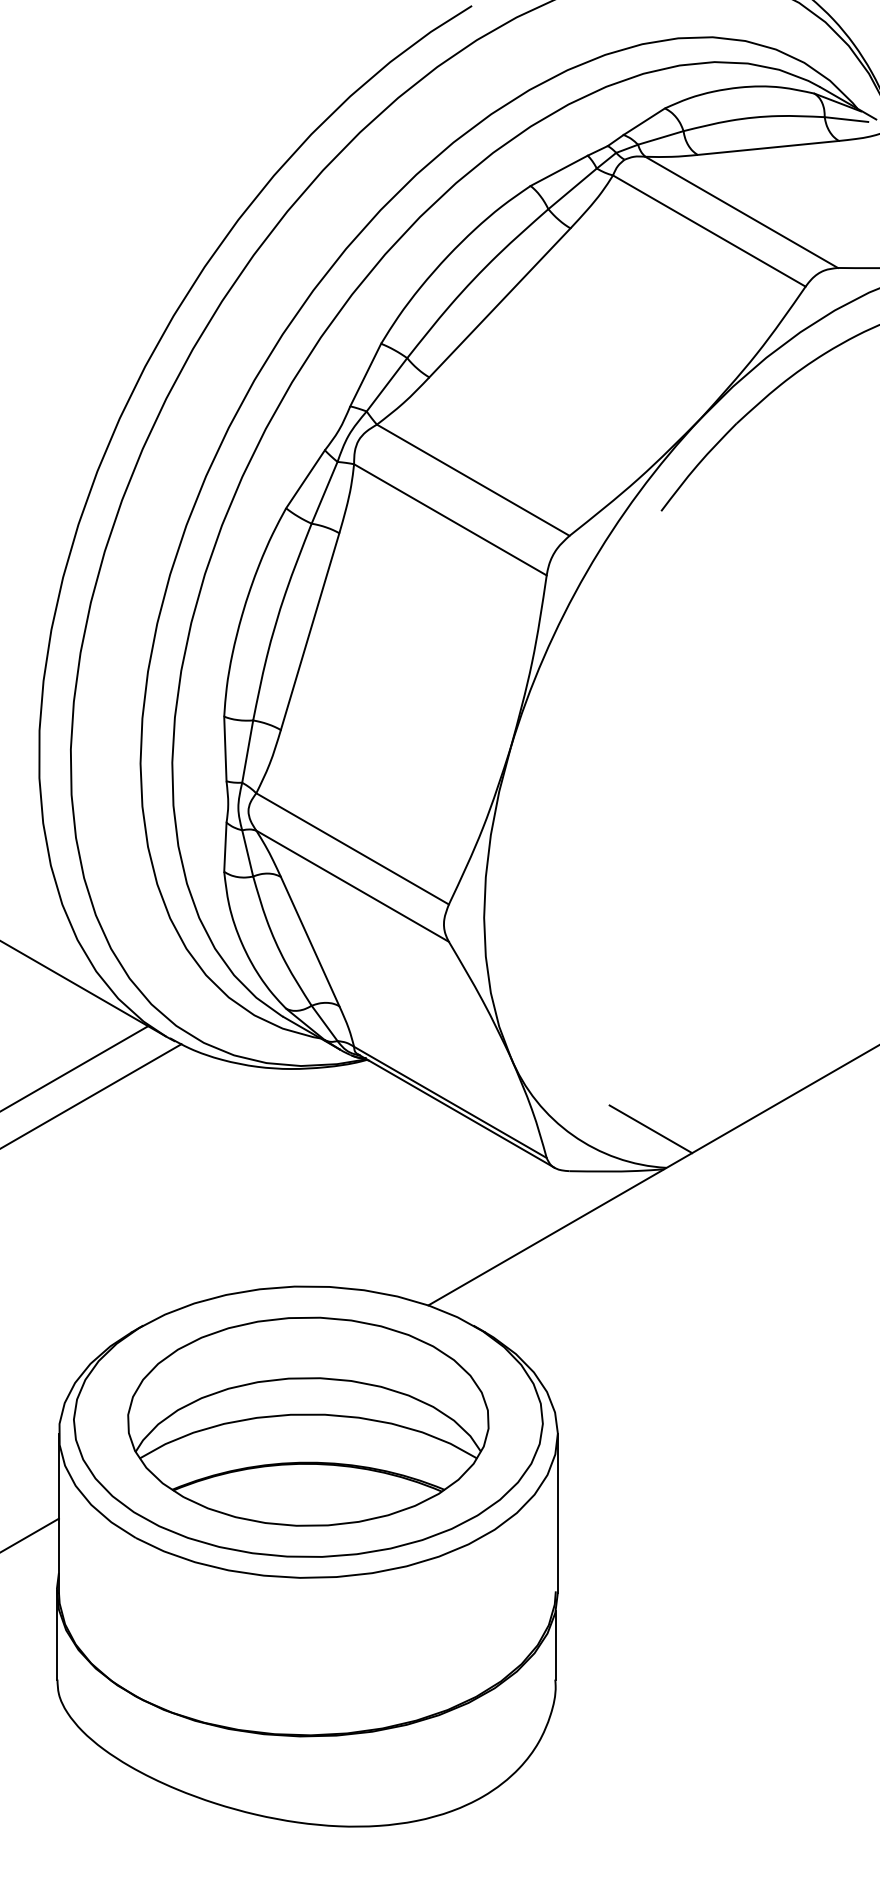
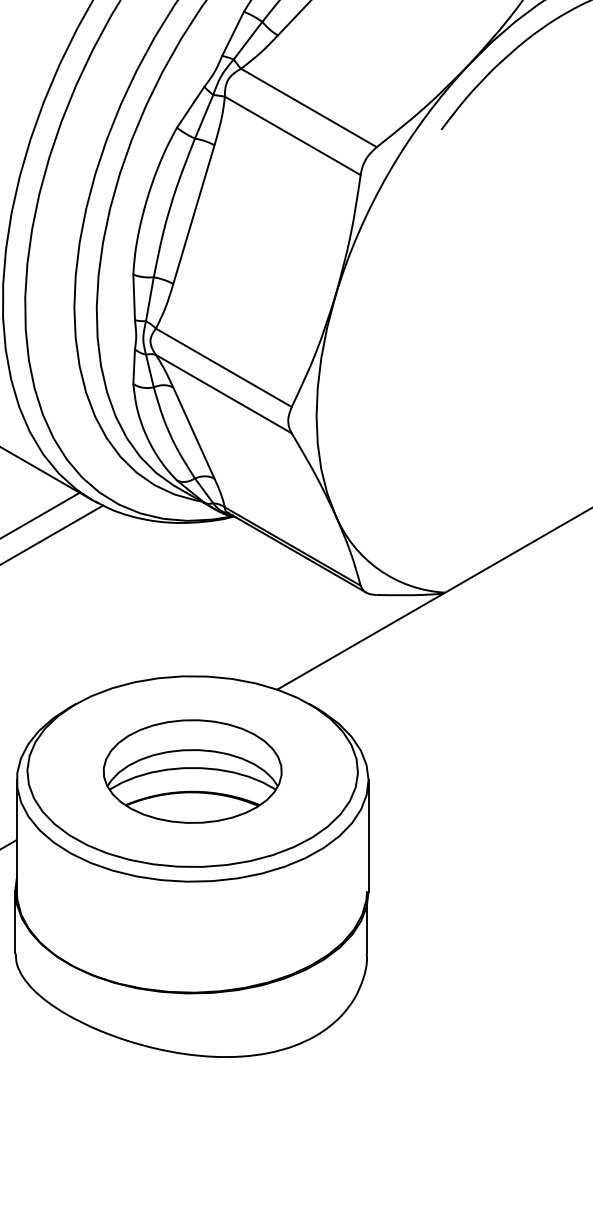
line: (650, 1129) -> (433, 565), removed
part: (308, 1421) -> (192, 771), size x0.7

